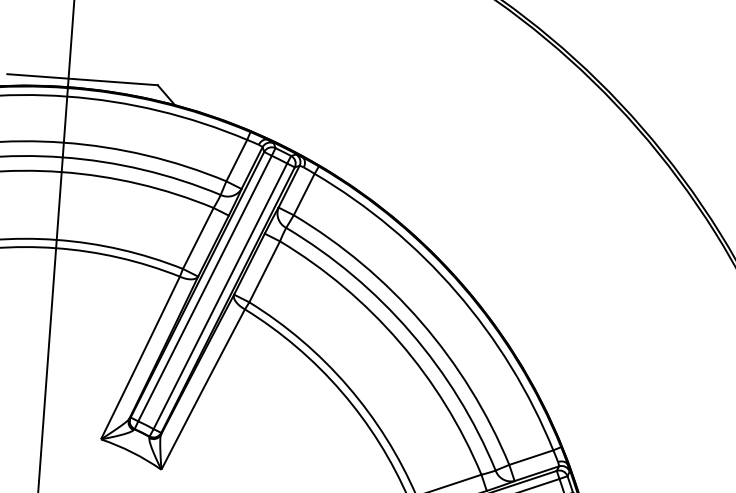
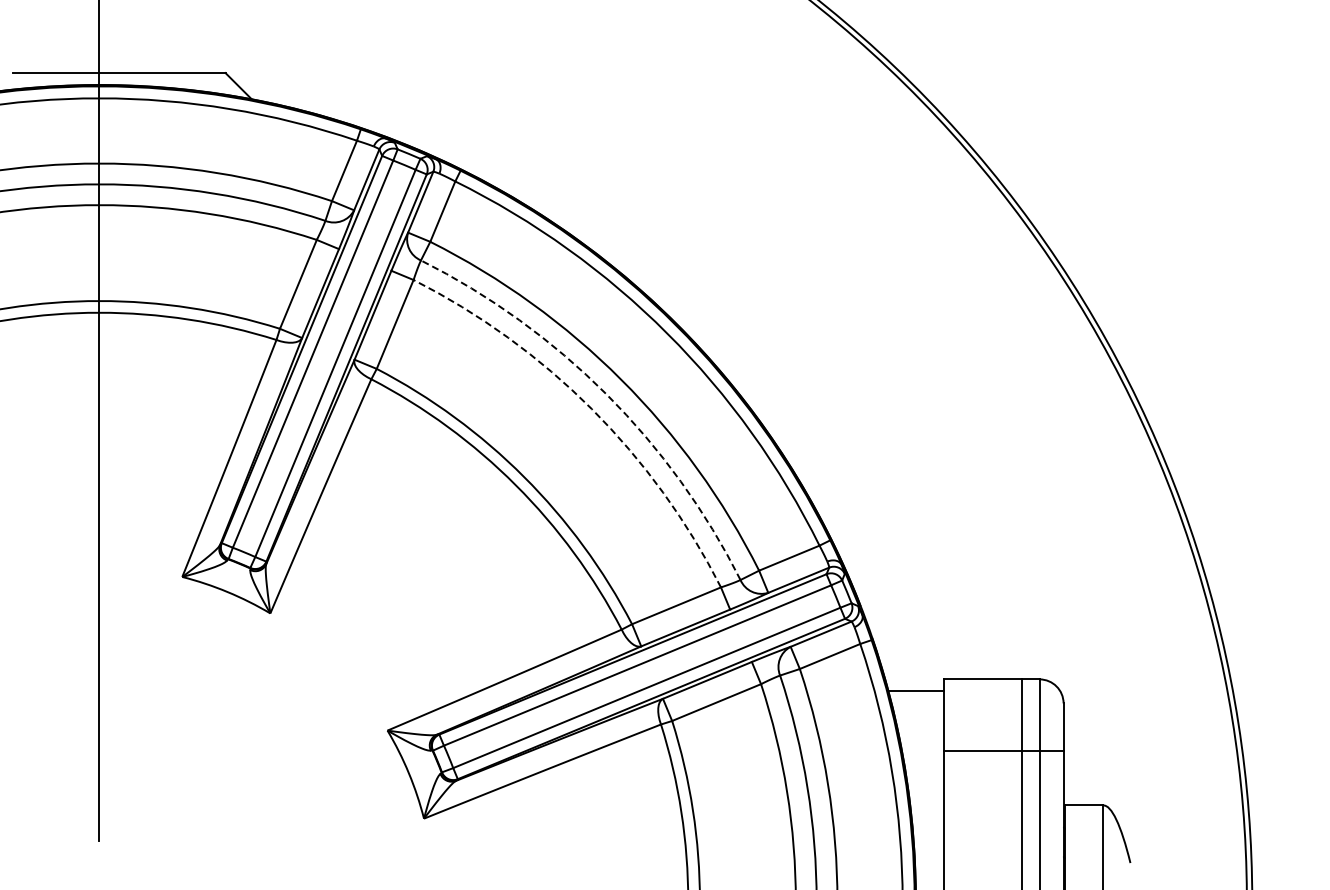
arc: (410, 332) -> (606, 394), solid -> dashed
arc: (399, 342) -> (591, 409), solid -> dashed

